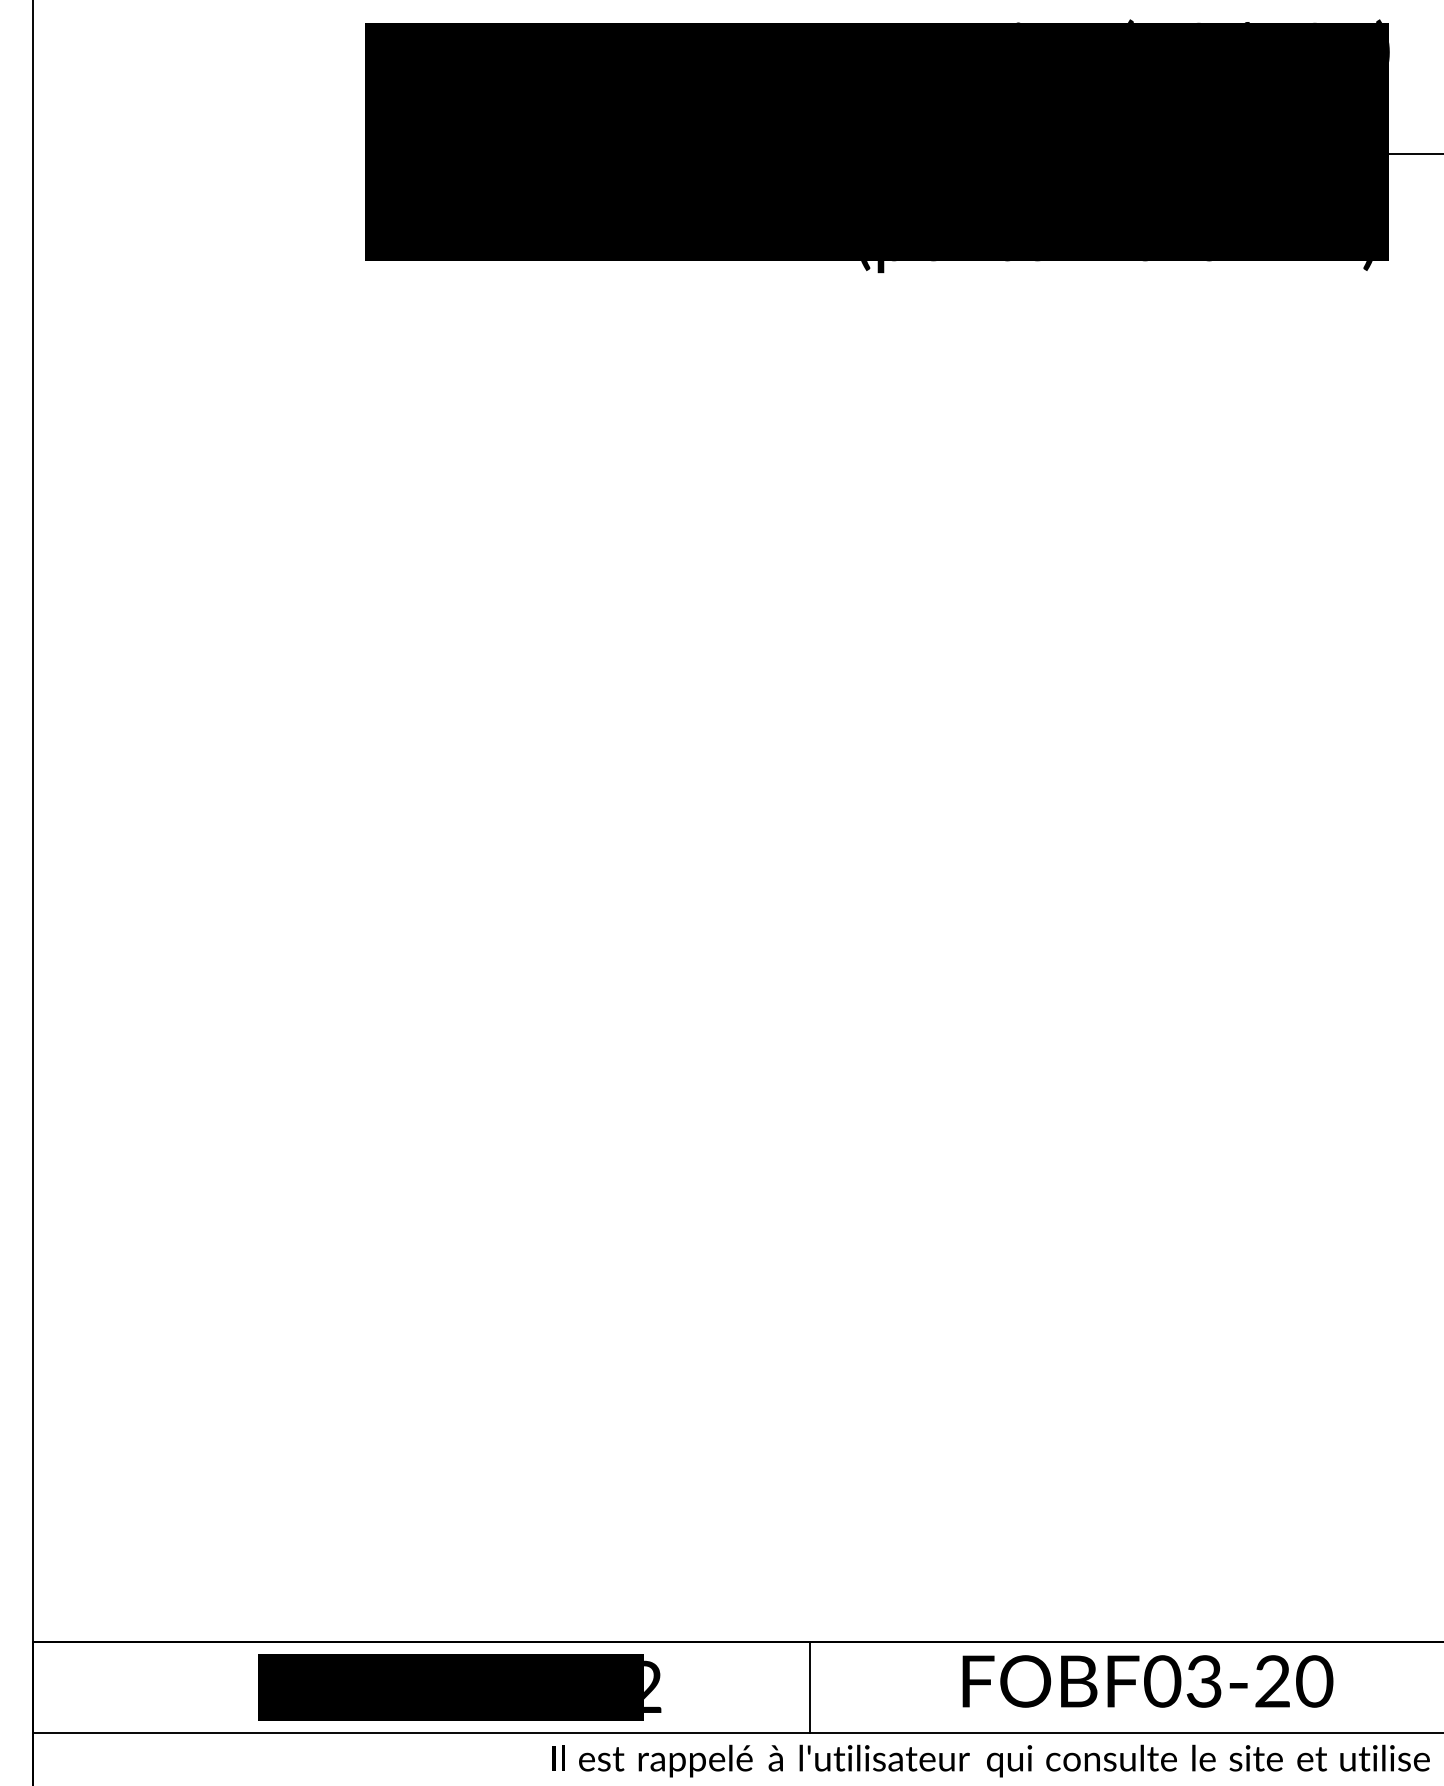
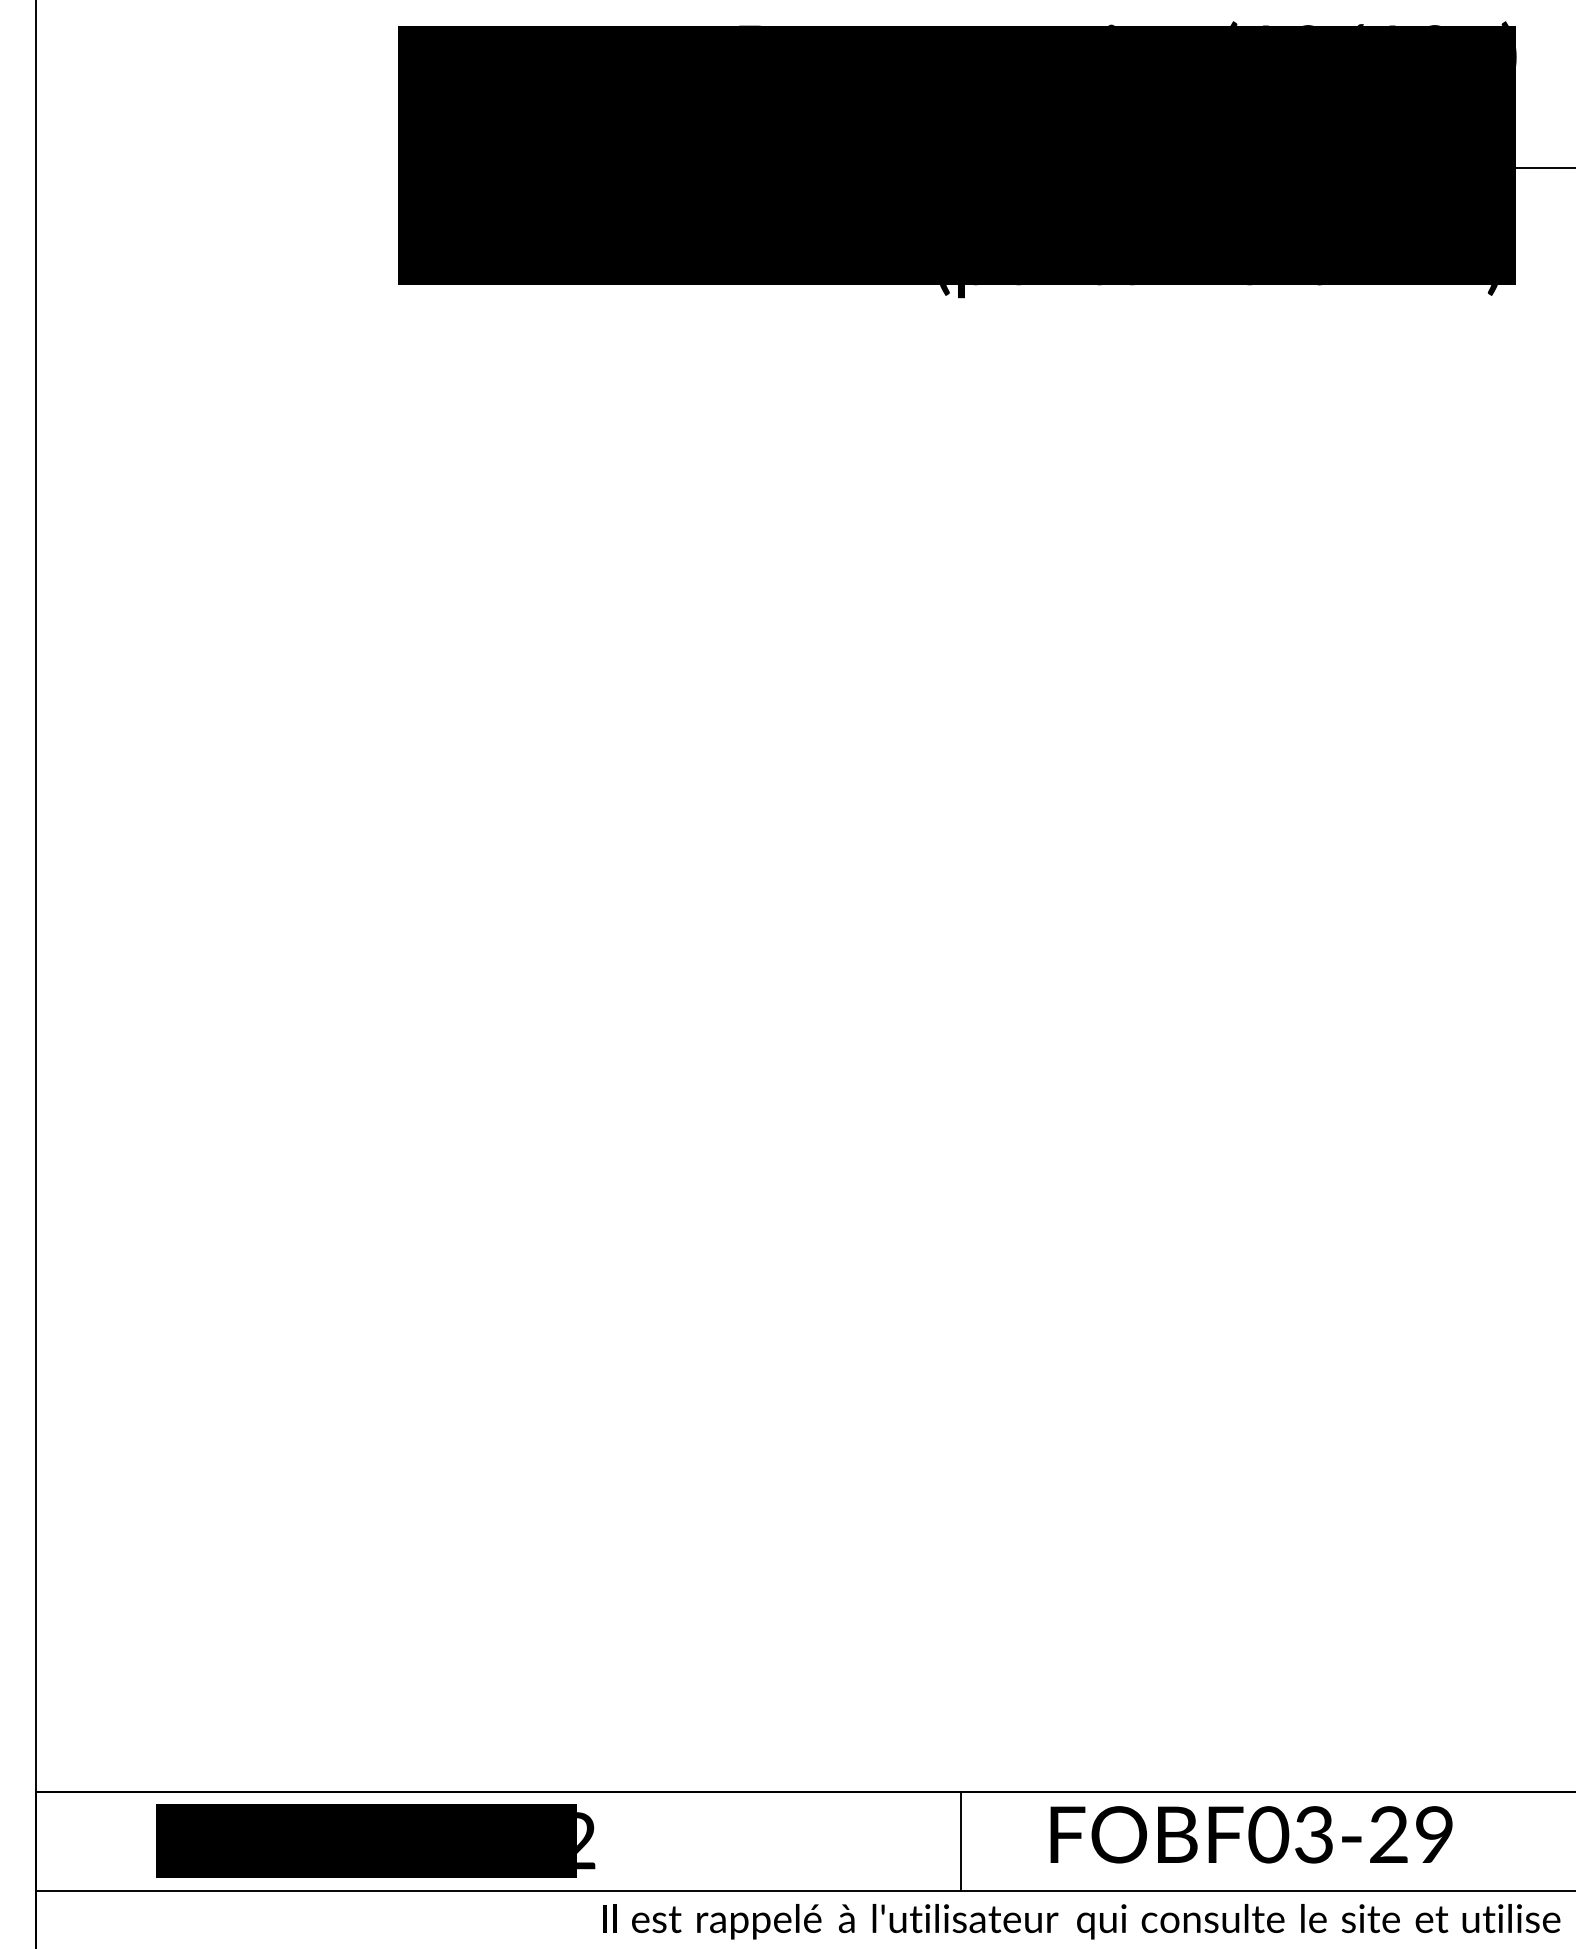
text: (1314, 1681) -> (1434, 1834), \c16711848;FOBF03-20 -> \c16711848;FOBF03-29
text: (459, 1687) -> (375, 1841), moved
line: (809, 1687) -> (960, 1841), moved

